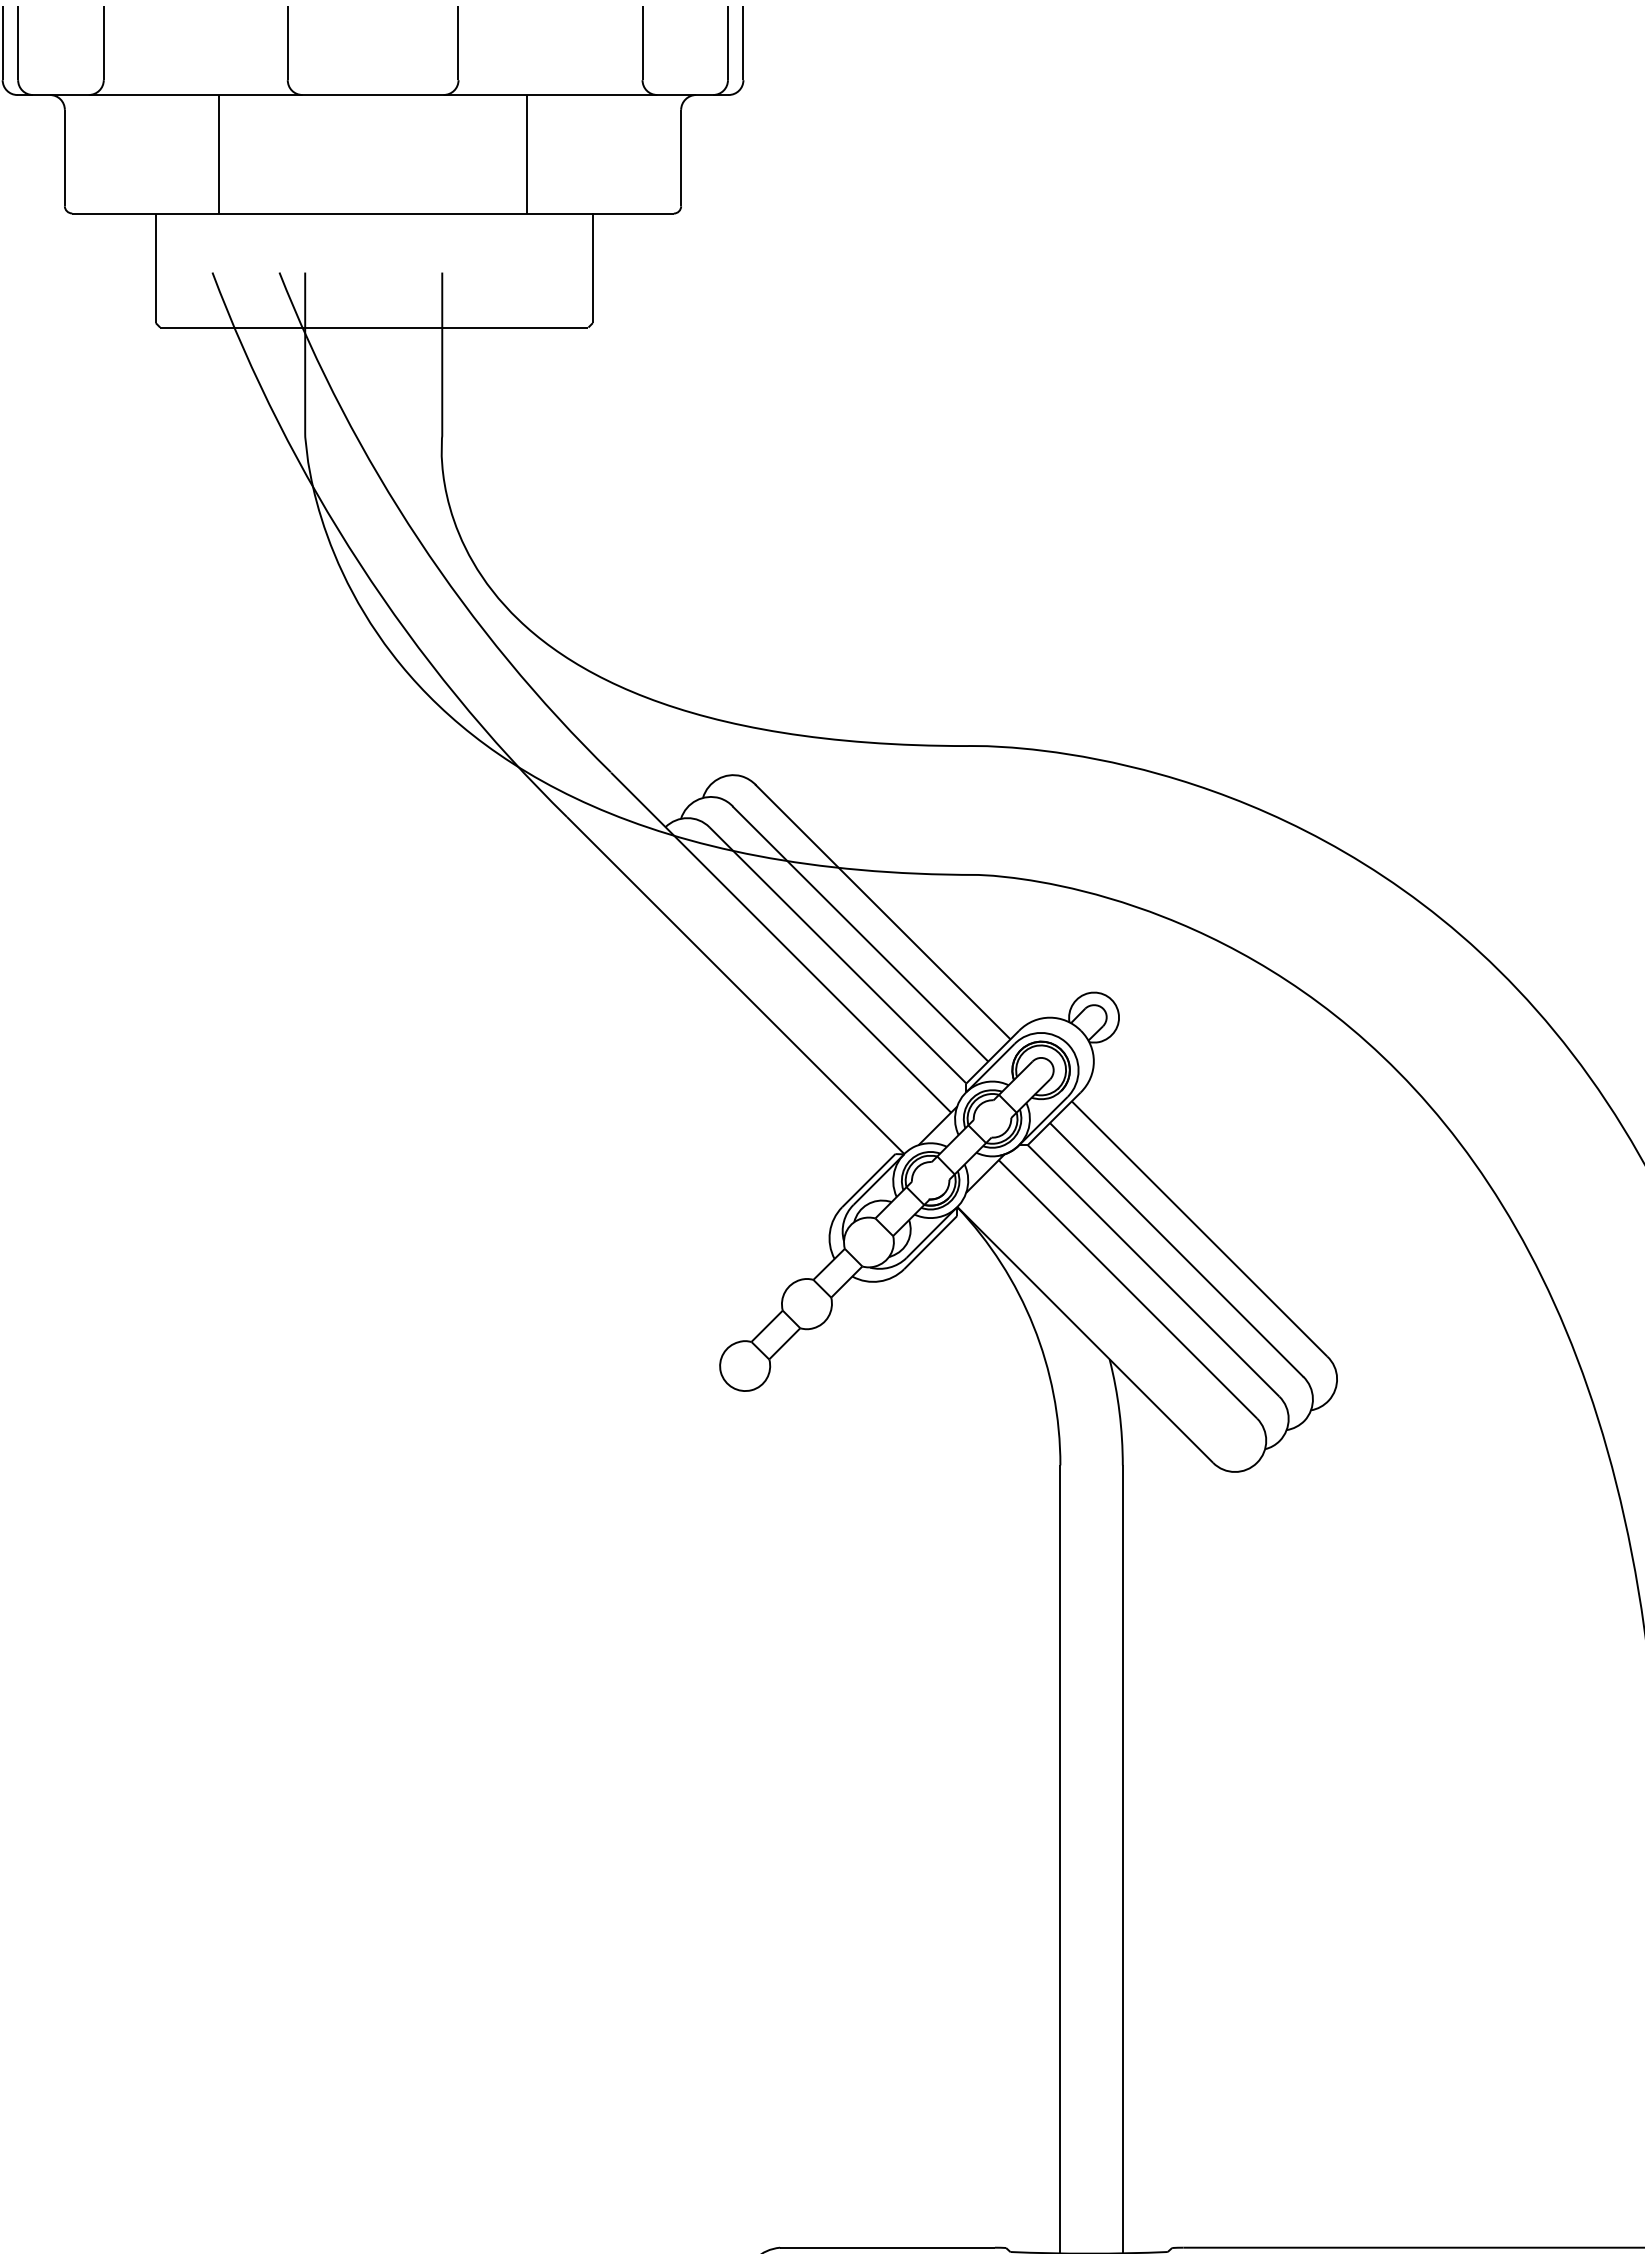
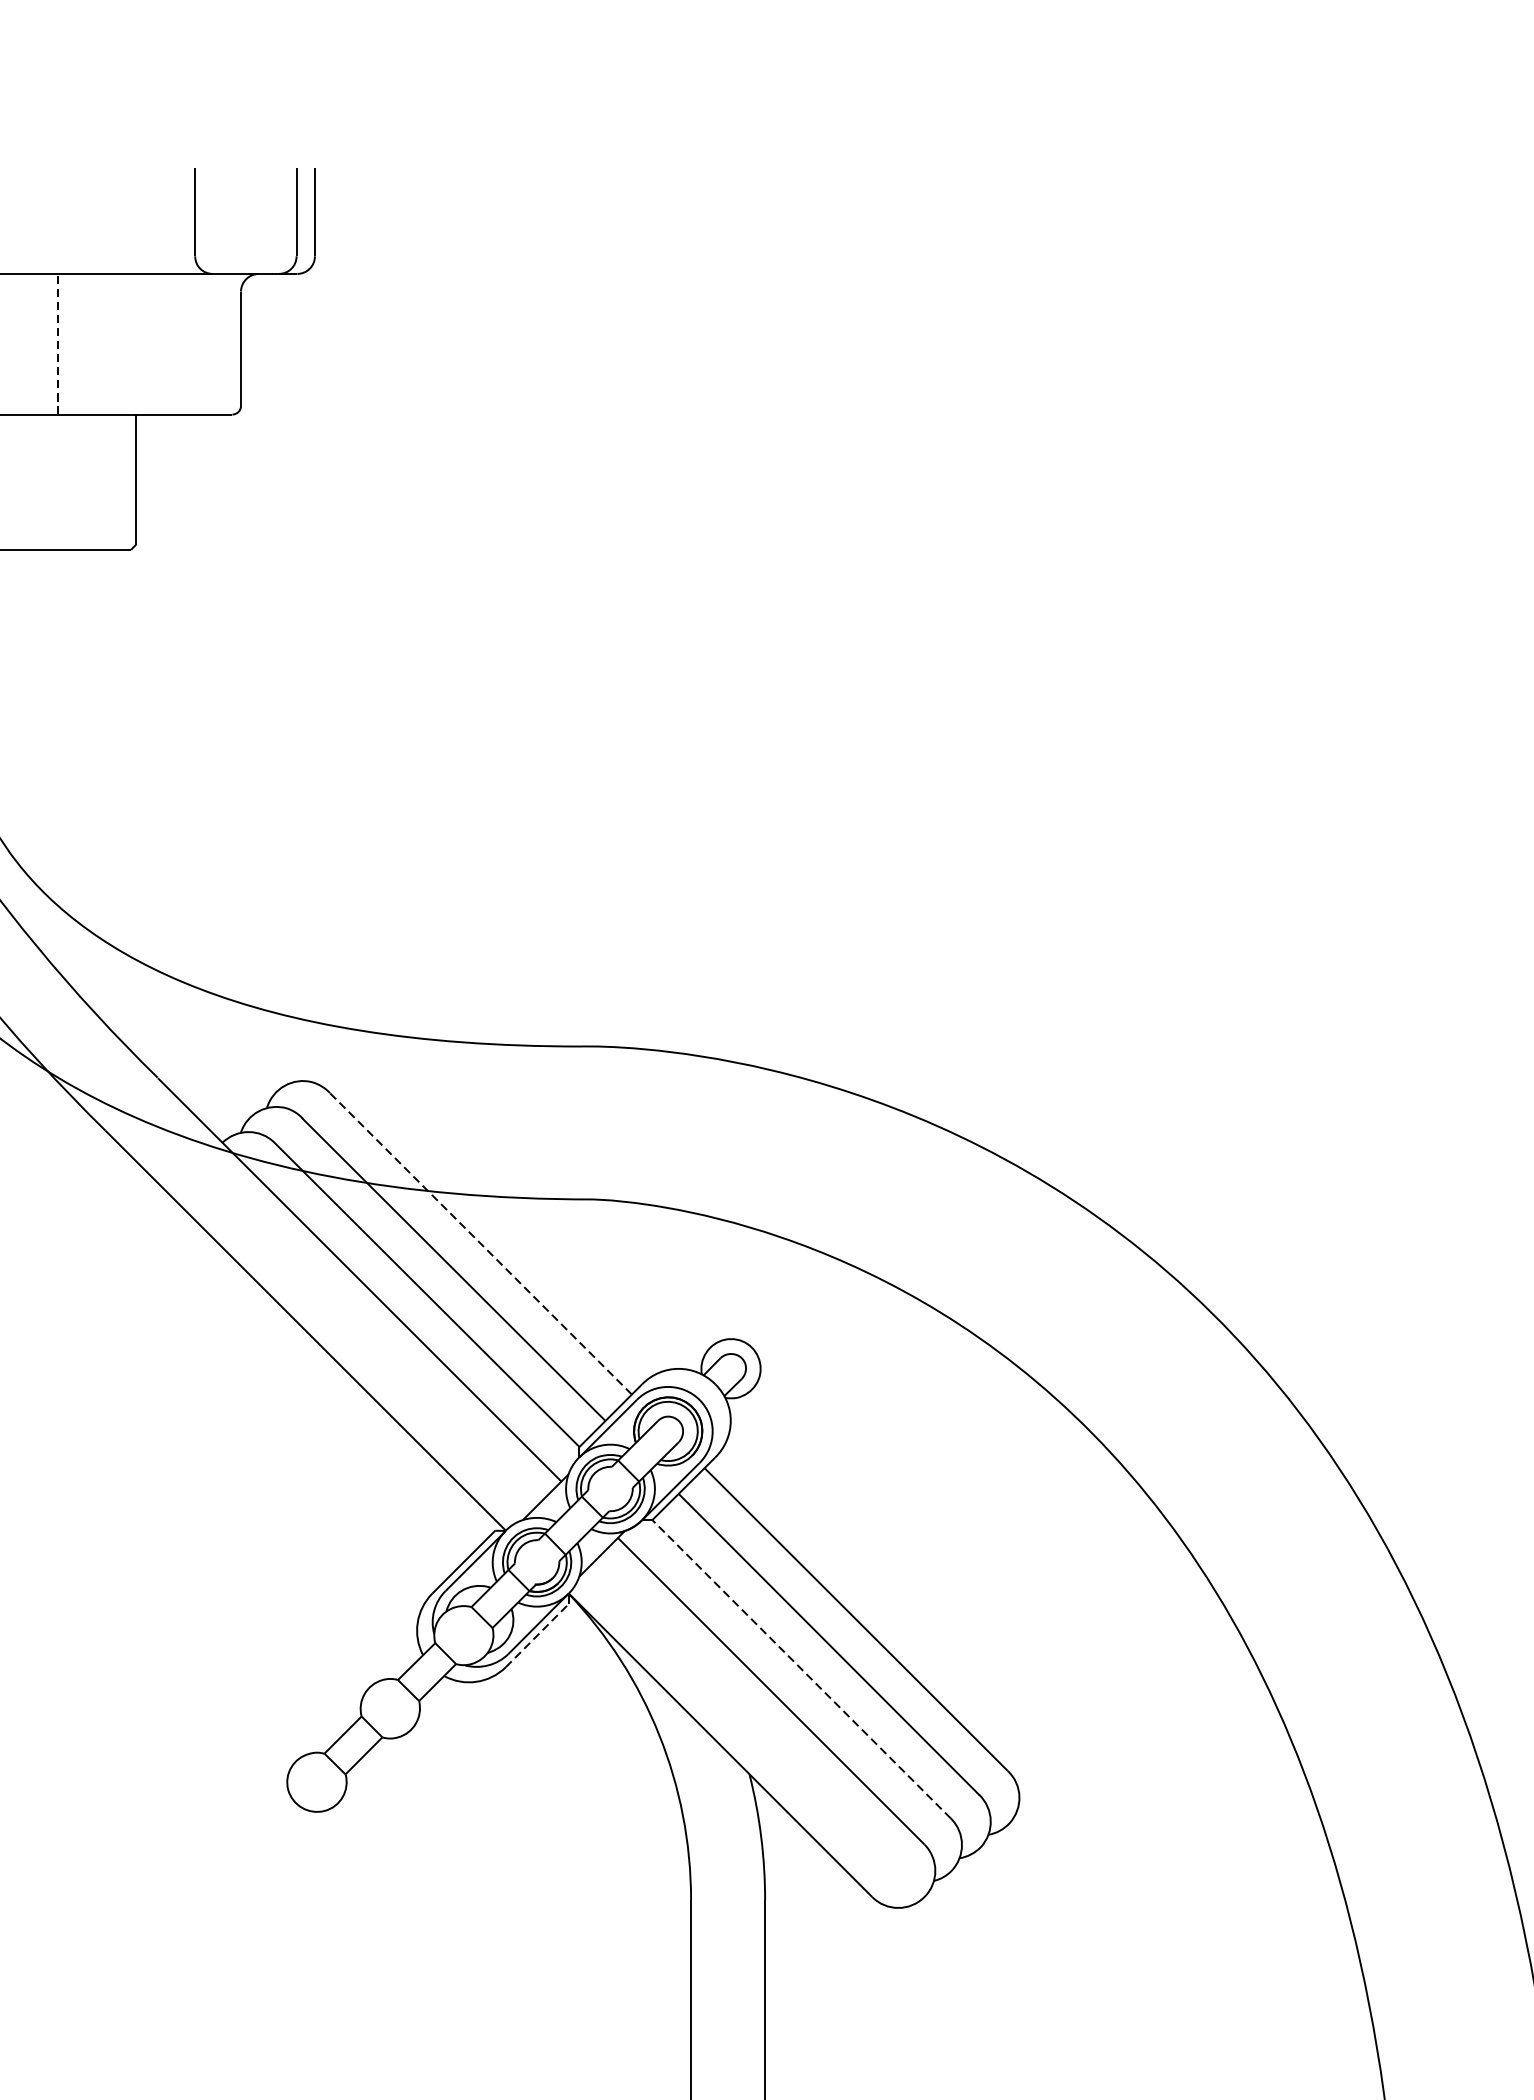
line: (526, 153) -> (57, 343), solid -> dashed
line: (882, 911) -> (479, 1242), solid -> dashed
line: (931, 1242) -> (538, 1635), solid -> dashed
line: (1153, 1270) -> (801, 1668), solid -> dashed

